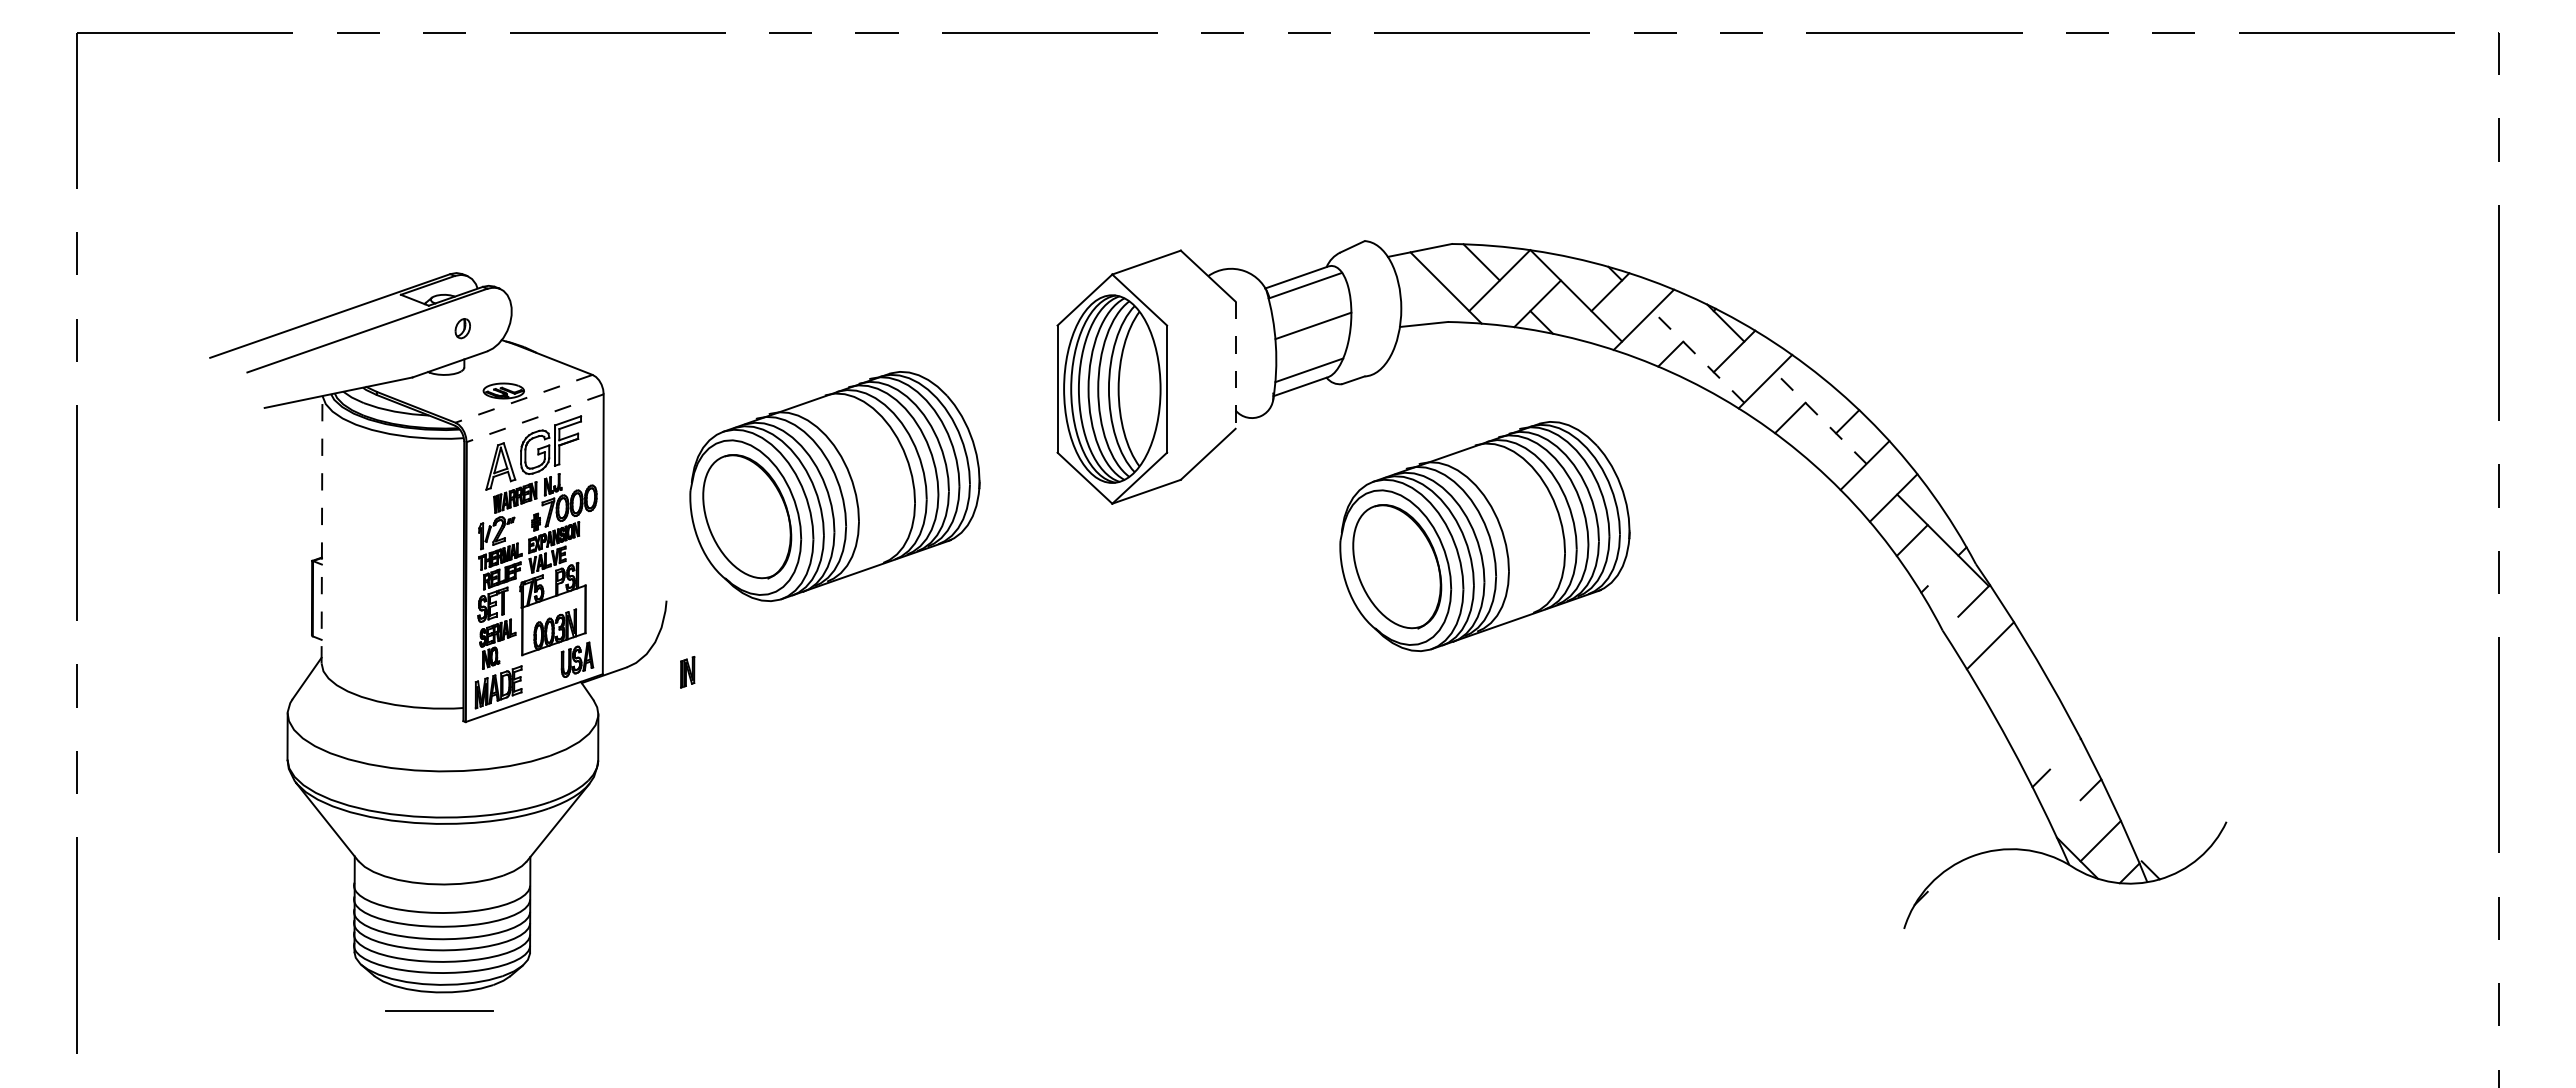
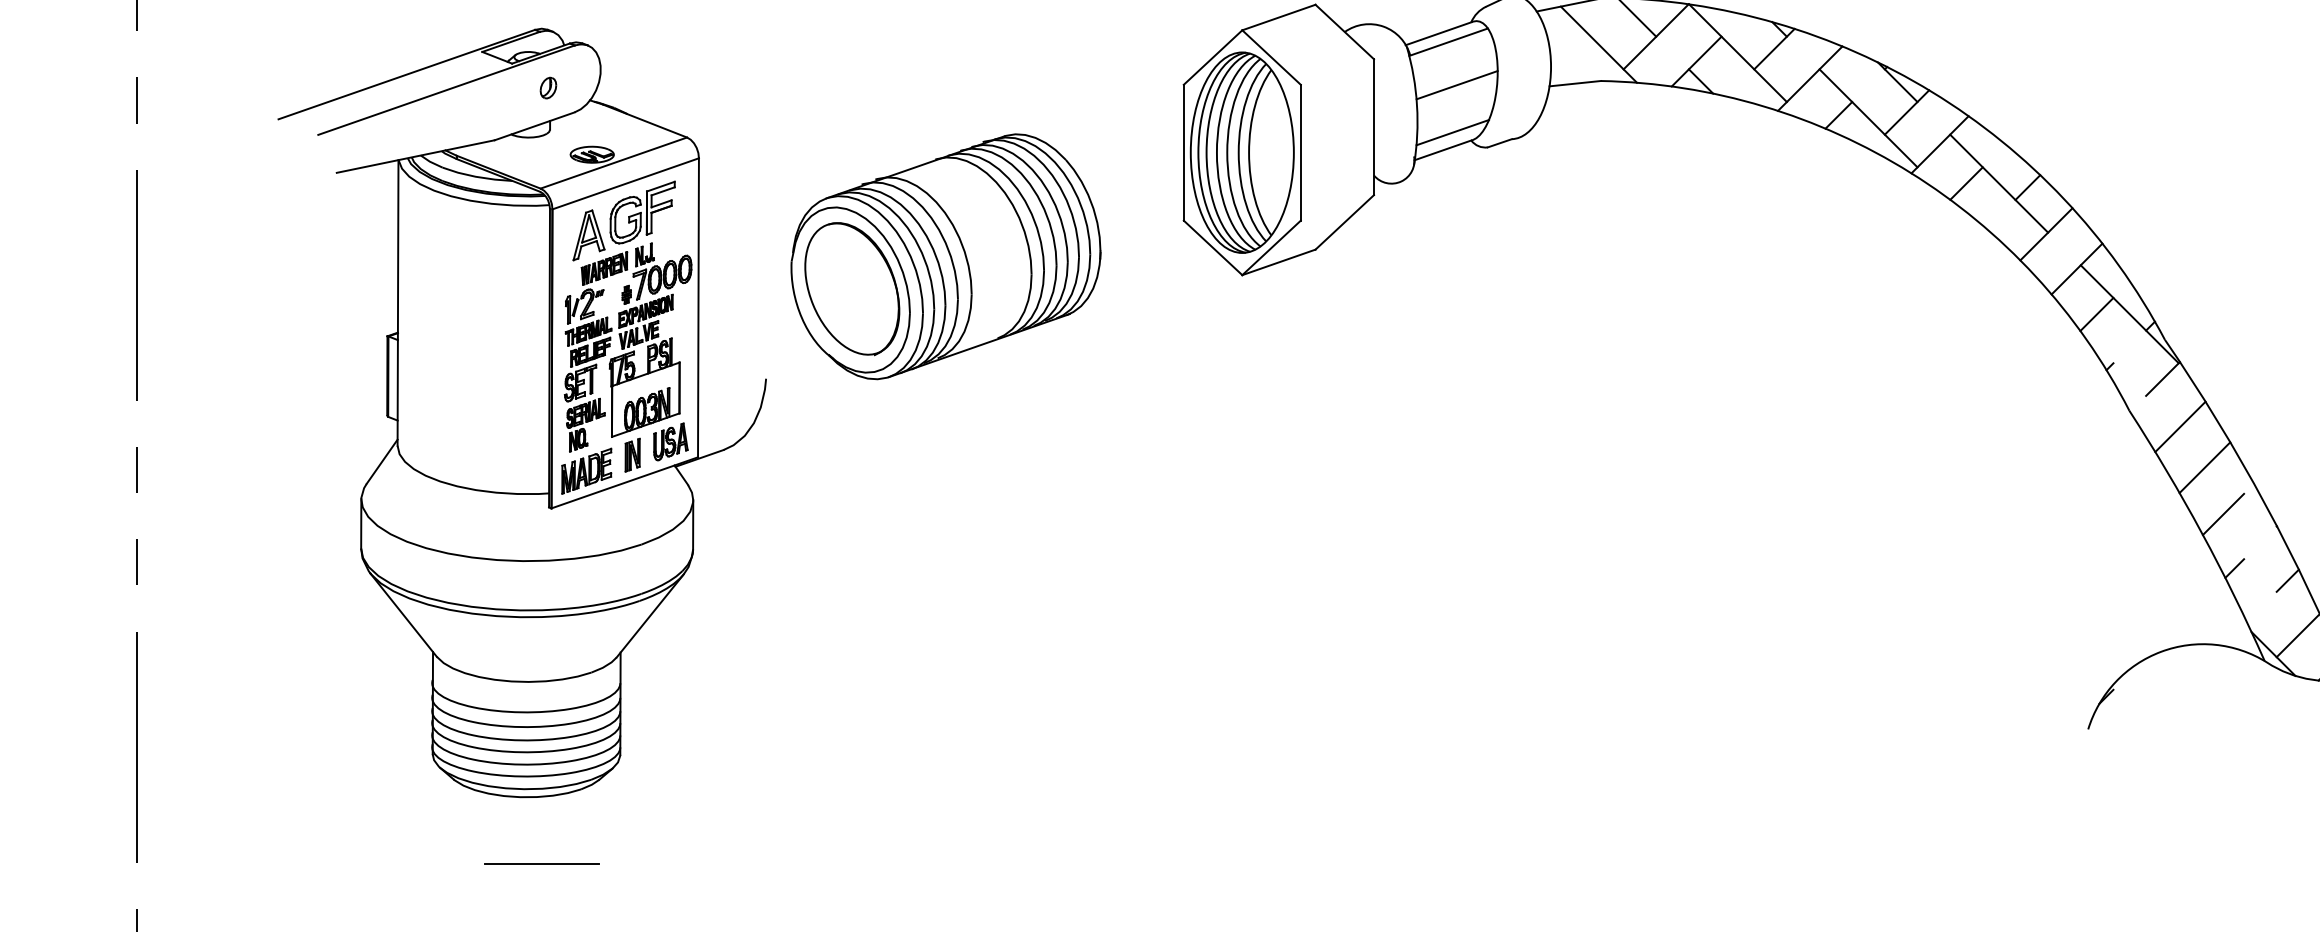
line: (1698, 356) -> (1868, 117), dashed -> solid
line: (1235, 365) -> (1373, 127), dashed -> solid
line: (524, 398) -> (614, 162), dashed -> solid
line: (535, 418) -> (626, 184), dashed -> solid
line: (1820, 418) -> (1998, 184), dashed -> solid
line: (322, 529) -> (398, 302), dashed -> solid
part: (1484, 536) -> (1639, 310), removed
part: (687, 672) -> (632, 455), moved
line: (2013, 683) -> (2205, 467), added
line: (2030, 727) -> (2223, 514), added
line: (439, 1010) -> (541, 863), moved

